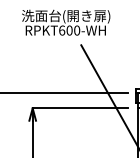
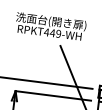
text: (69, 30) -> (52, 33), RPKT600-WH -> RPKT449-WH

